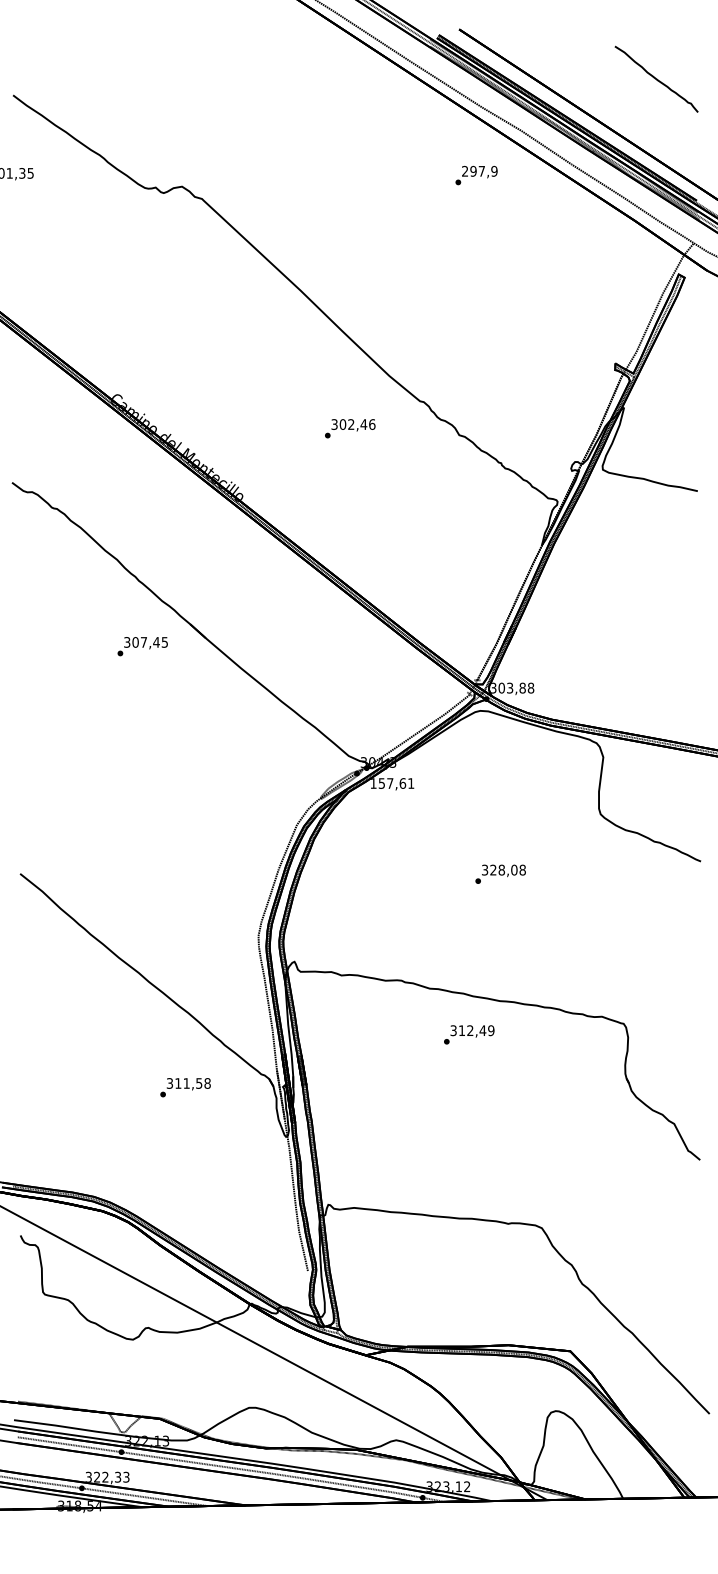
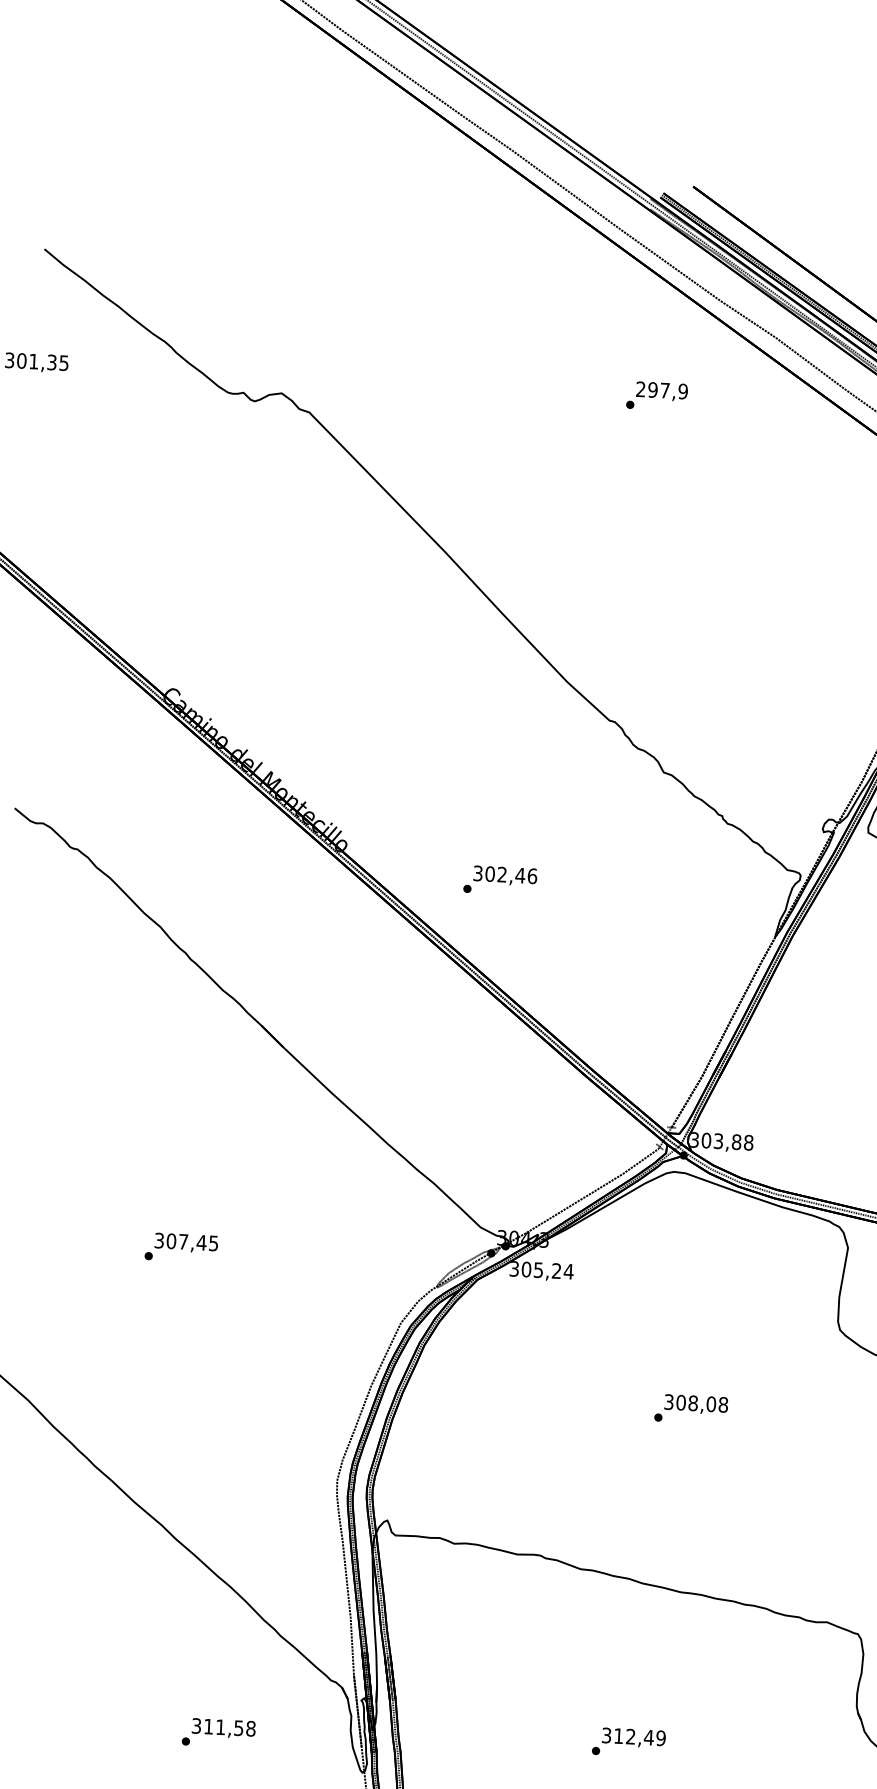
text: (476, 175) -> (656, 396), moved
text: (350, 428) -> (500, 880), moved
text: (142, 646) -> (181, 1247), moved
text: (392, 783) -> (541, 1270), 157,61 -> 305,24
text: (493, 869) -> (681, 1401), 328,08 -> 308,08
text: (469, 1034) -> (629, 1742), moved
text: (185, 1087) -> (218, 1732), moved

